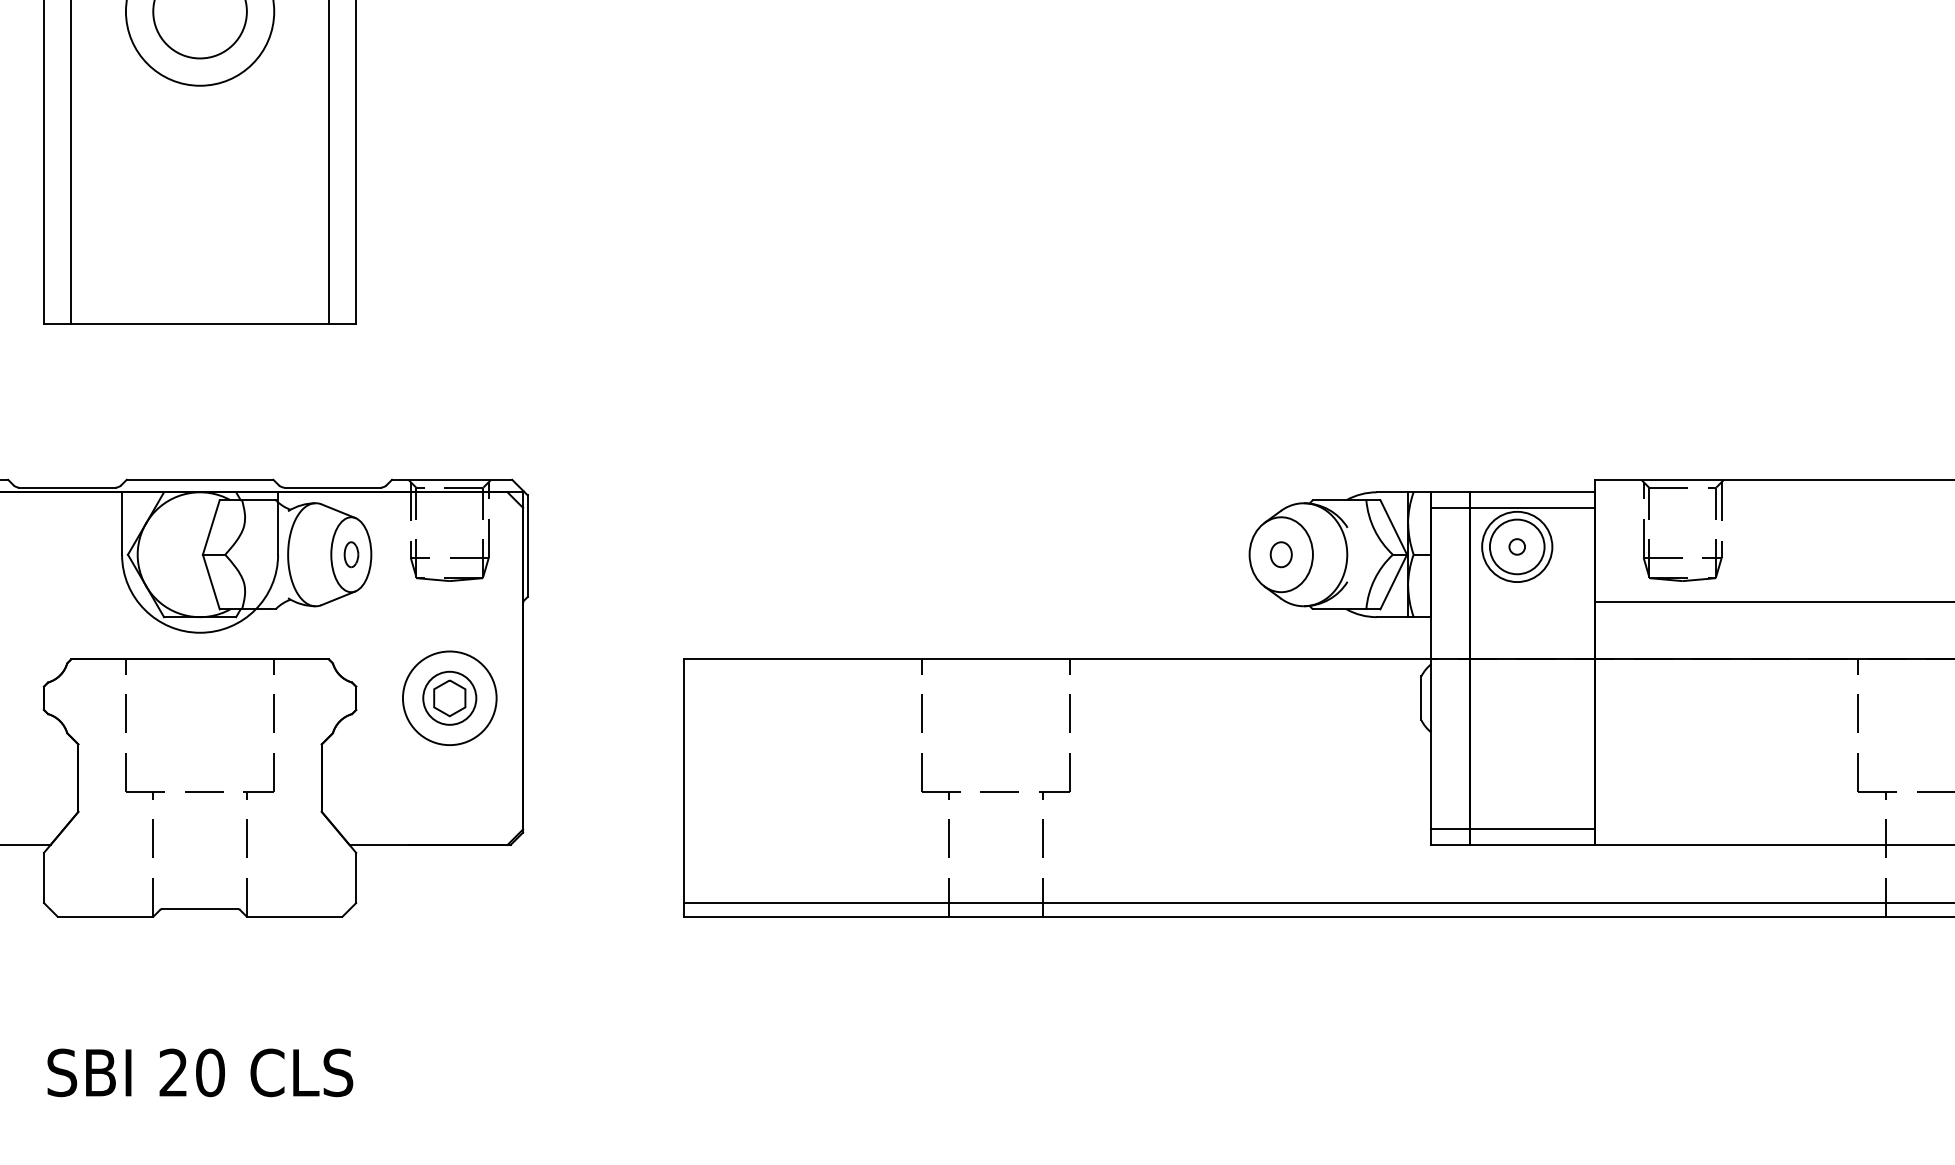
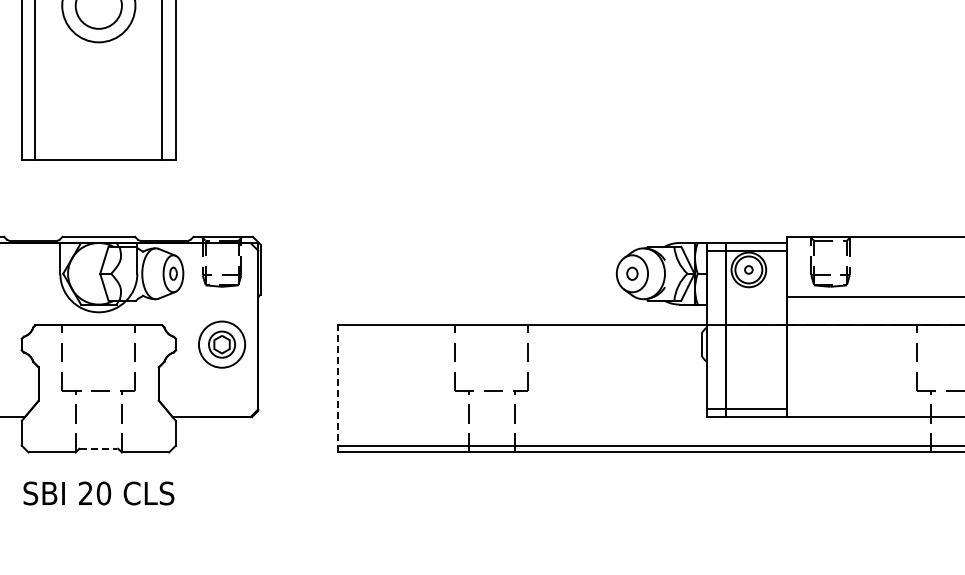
line: (683, 787) -> (337, 388), solid -> dashed
line: (199, 908) -> (98, 448), solid -> dashed
text: (199, 1072) -> (98, 493), moved

